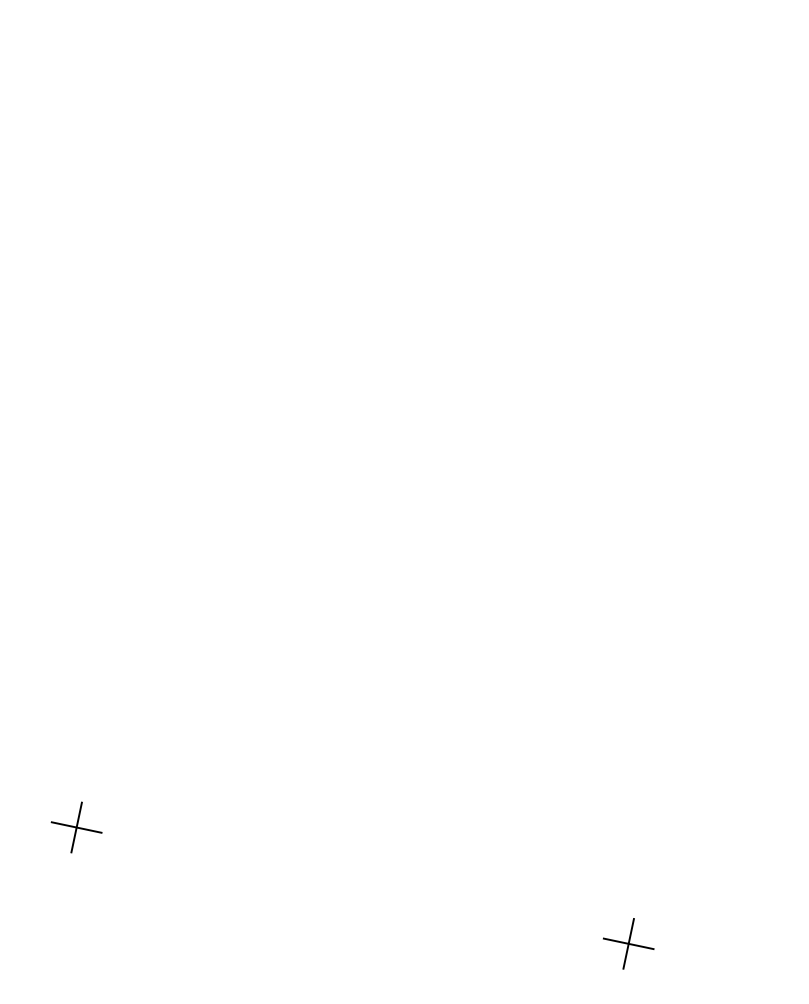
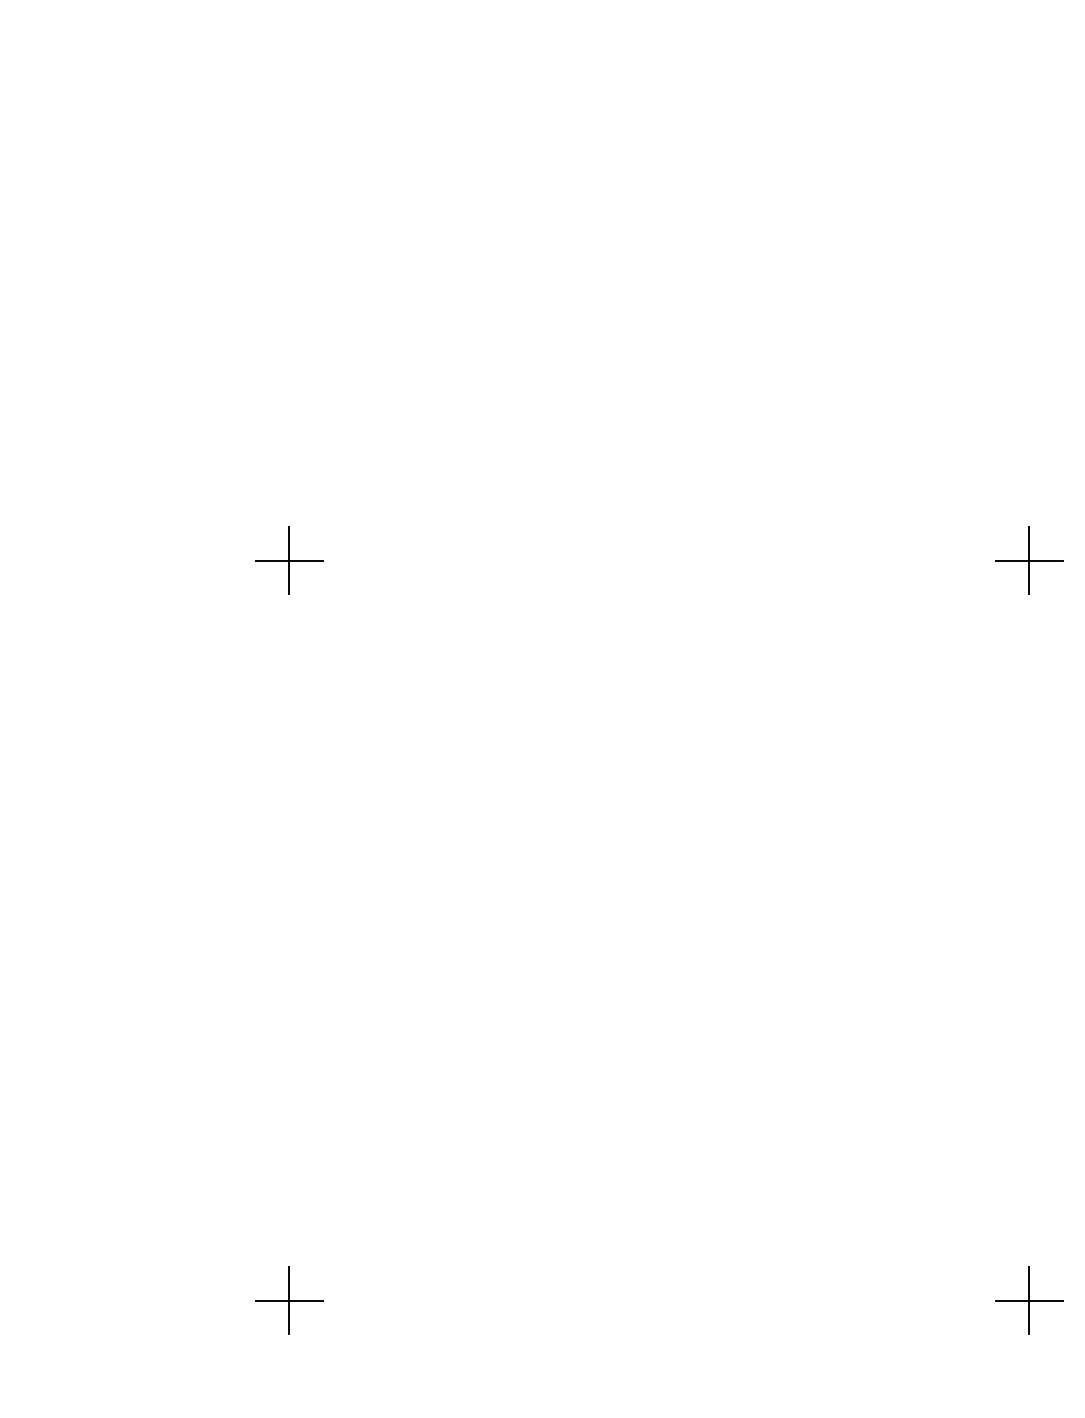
part: (193, 275) -> (289, 560), added
part: (745, 391) -> (1029, 560), added

